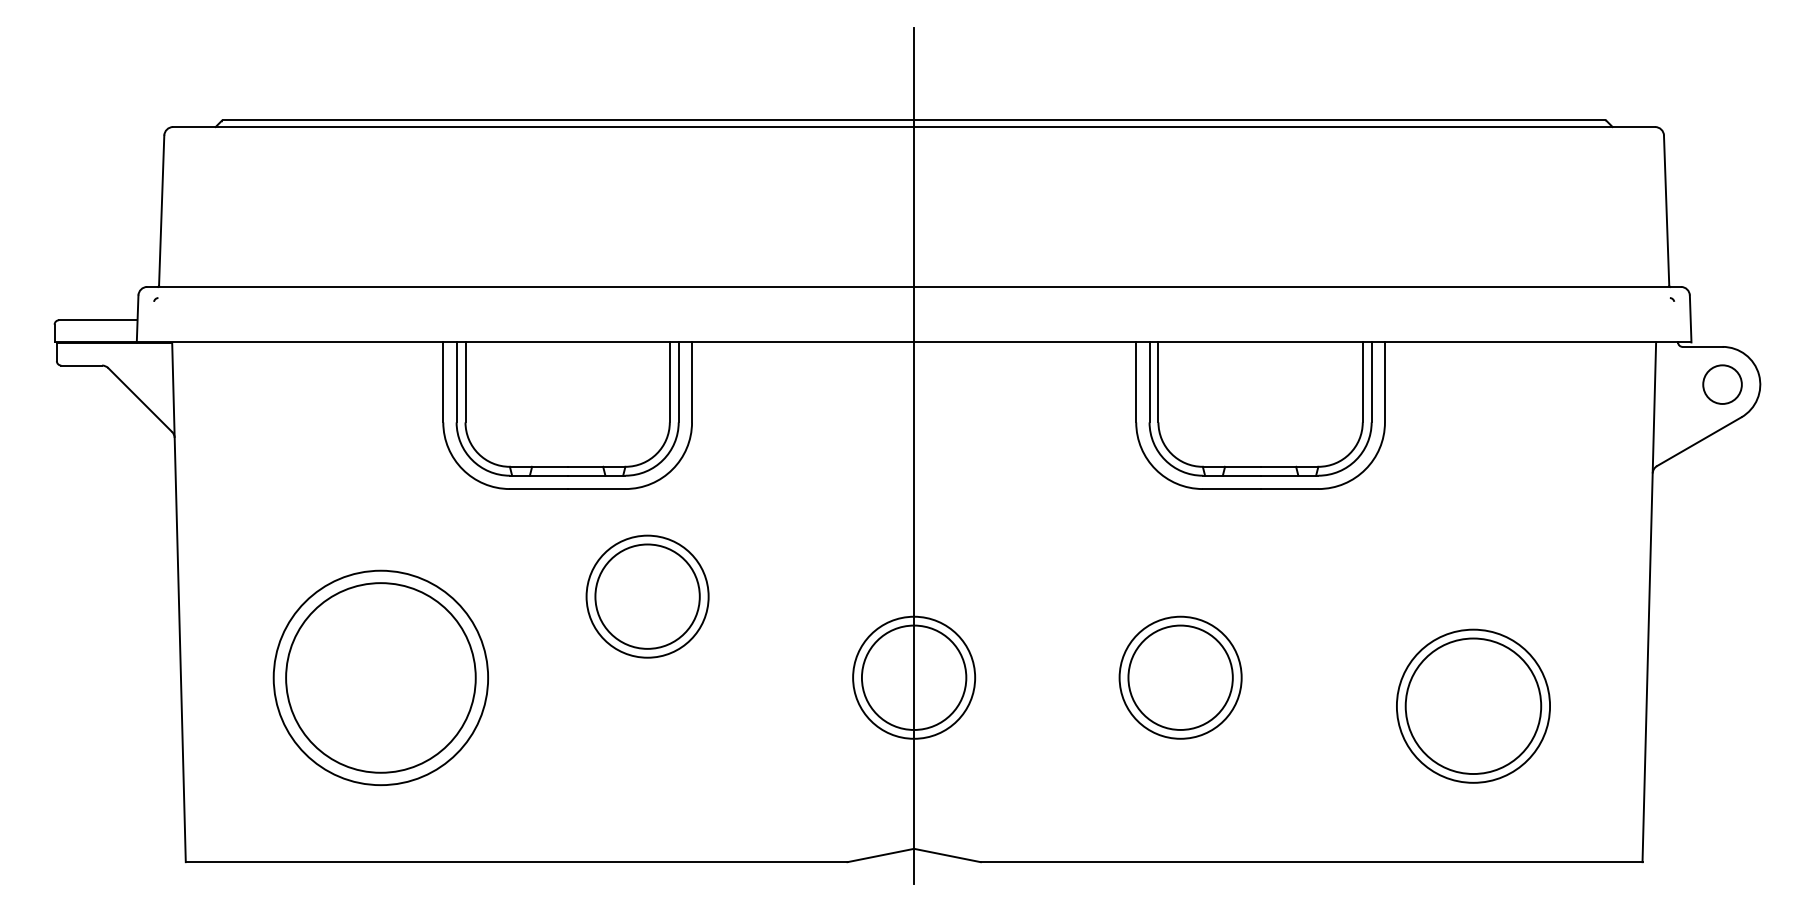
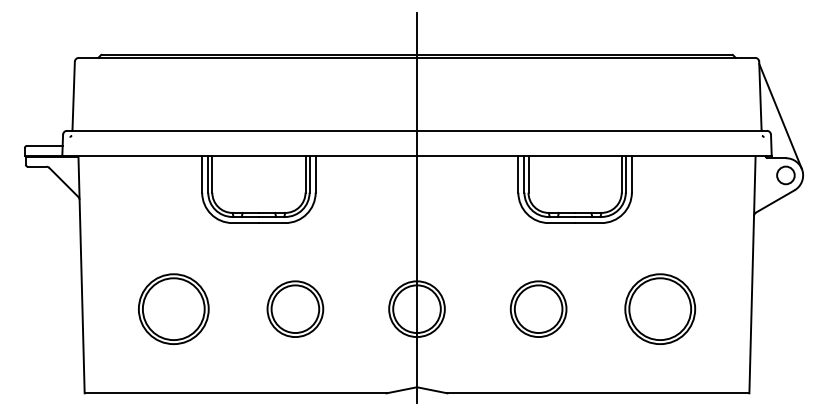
line: (1710, 253) -> (780, 115), added
part: (647, 595) -> (295, 308), moved
part: (380, 676) -> (173, 308), size x0.71
part: (1474, 704) -> (660, 308), moved

